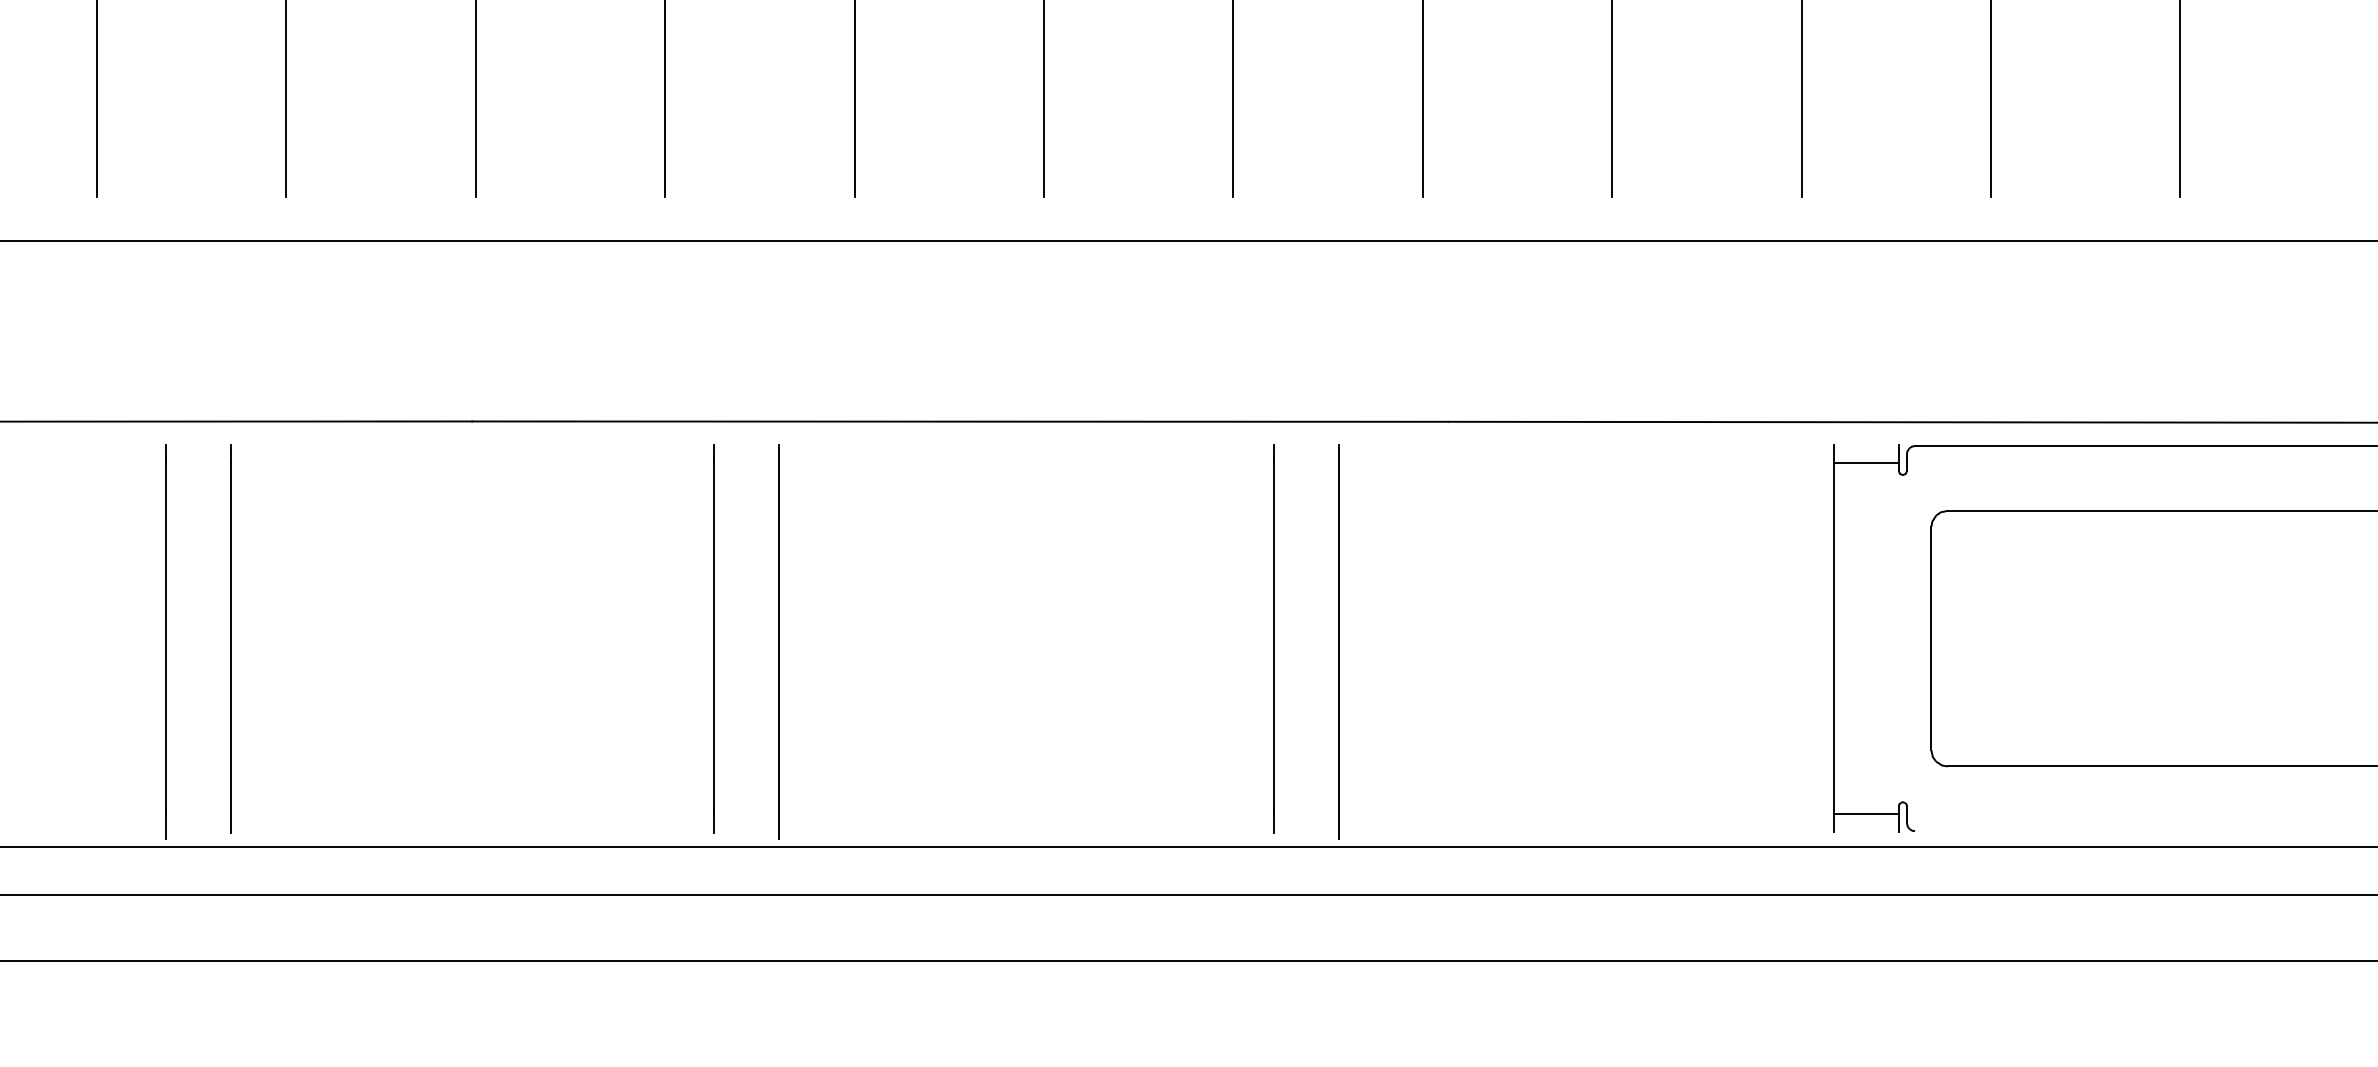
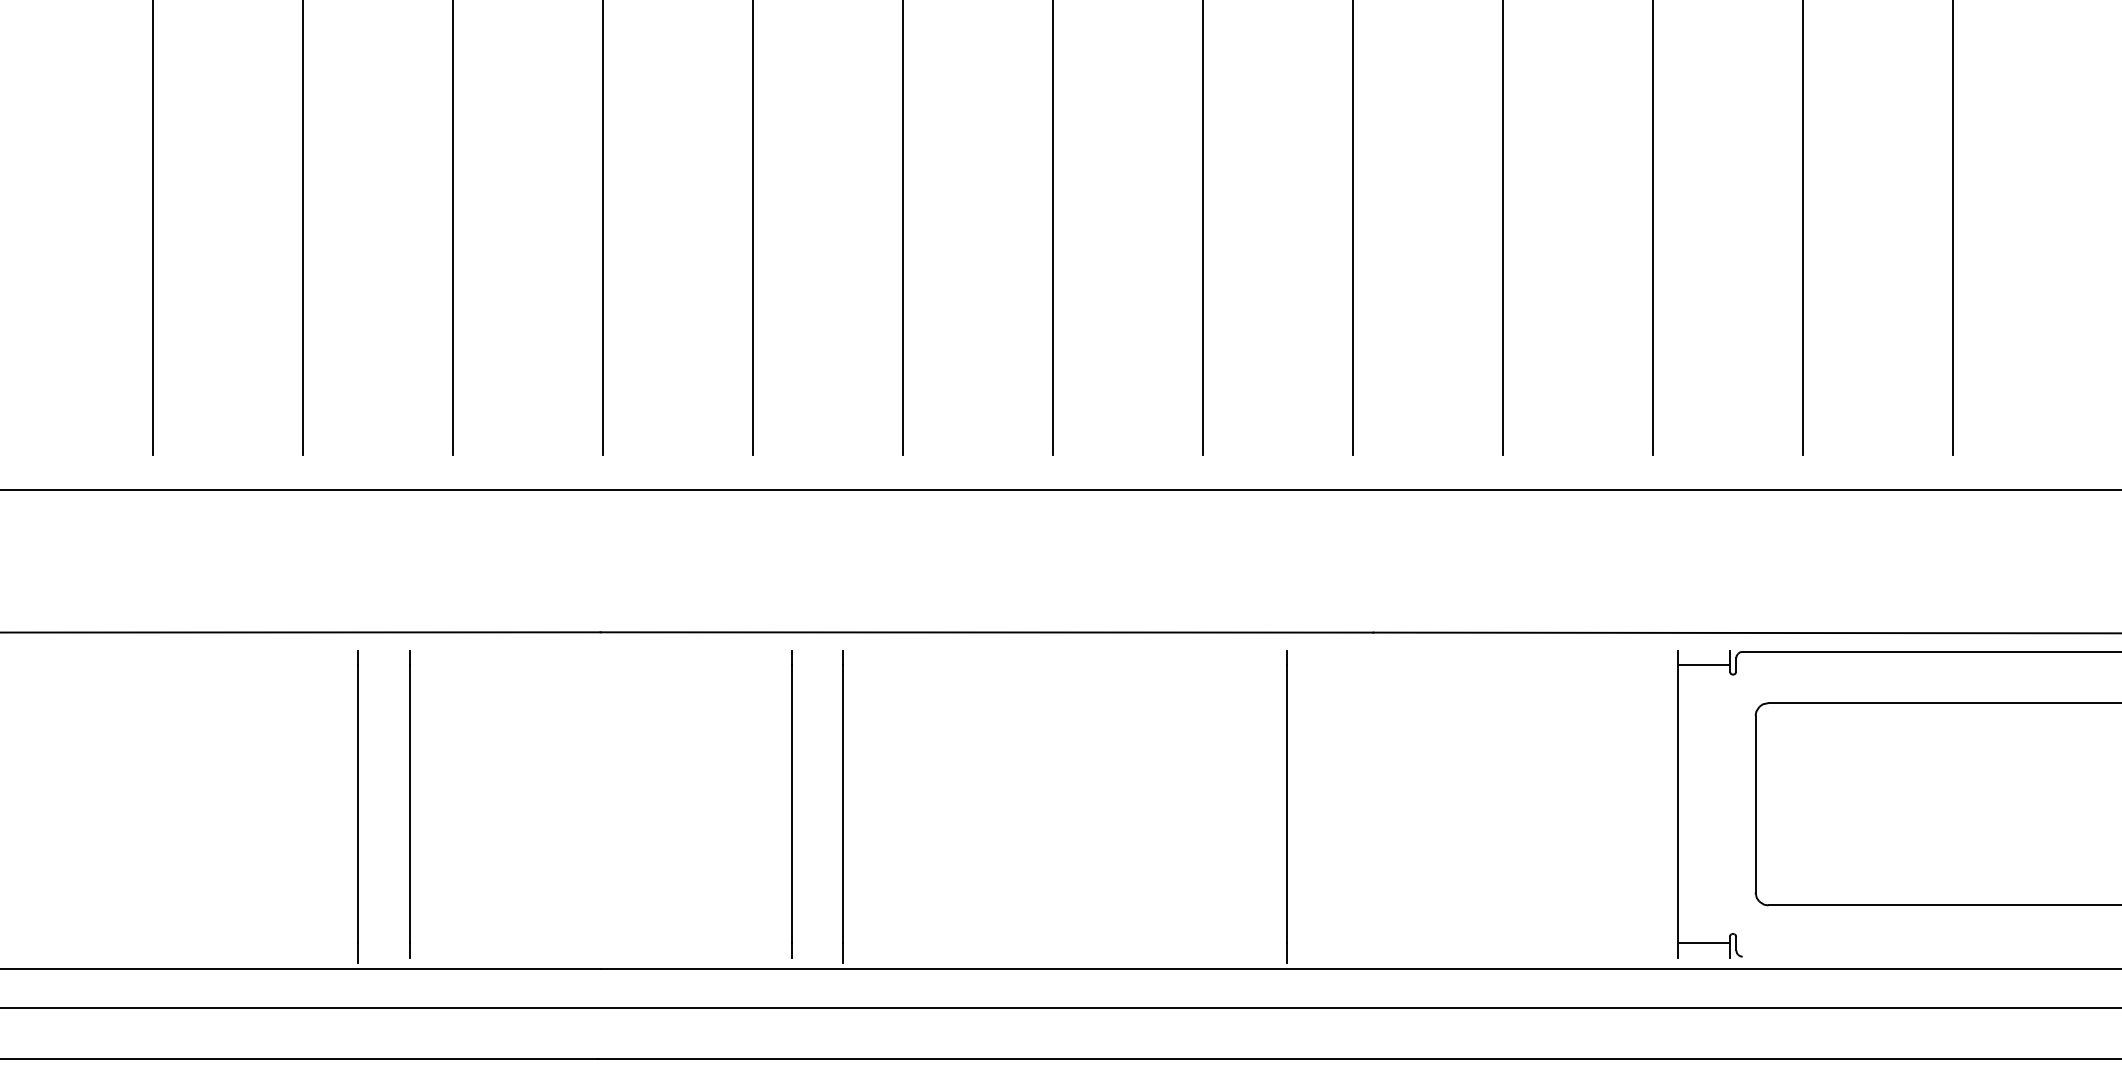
line: (1273, 638) -> (1234, 804), removed

